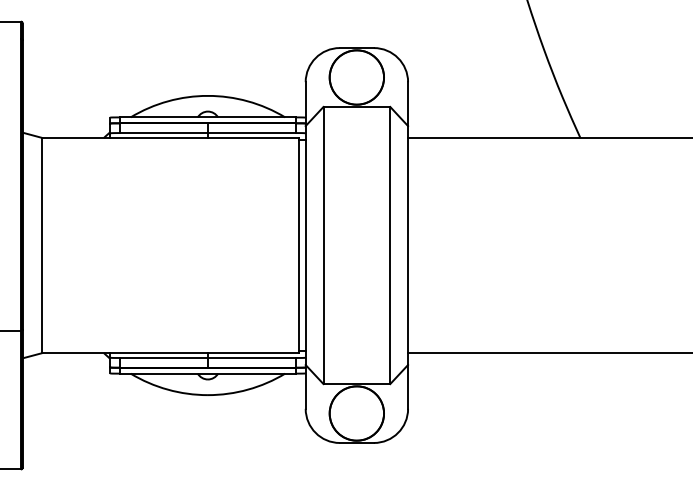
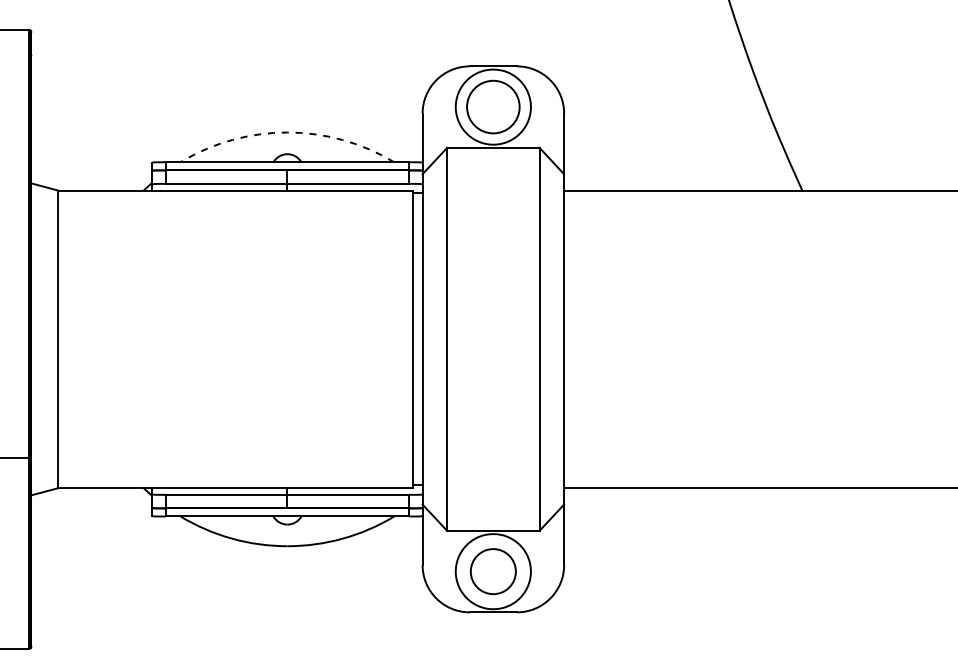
circle: (356, 77) -> (492, 106), size x0.7
arc: (207, 95) -> (287, 132), solid -> dashed
circle: (356, 413) -> (492, 571), size x0.6

